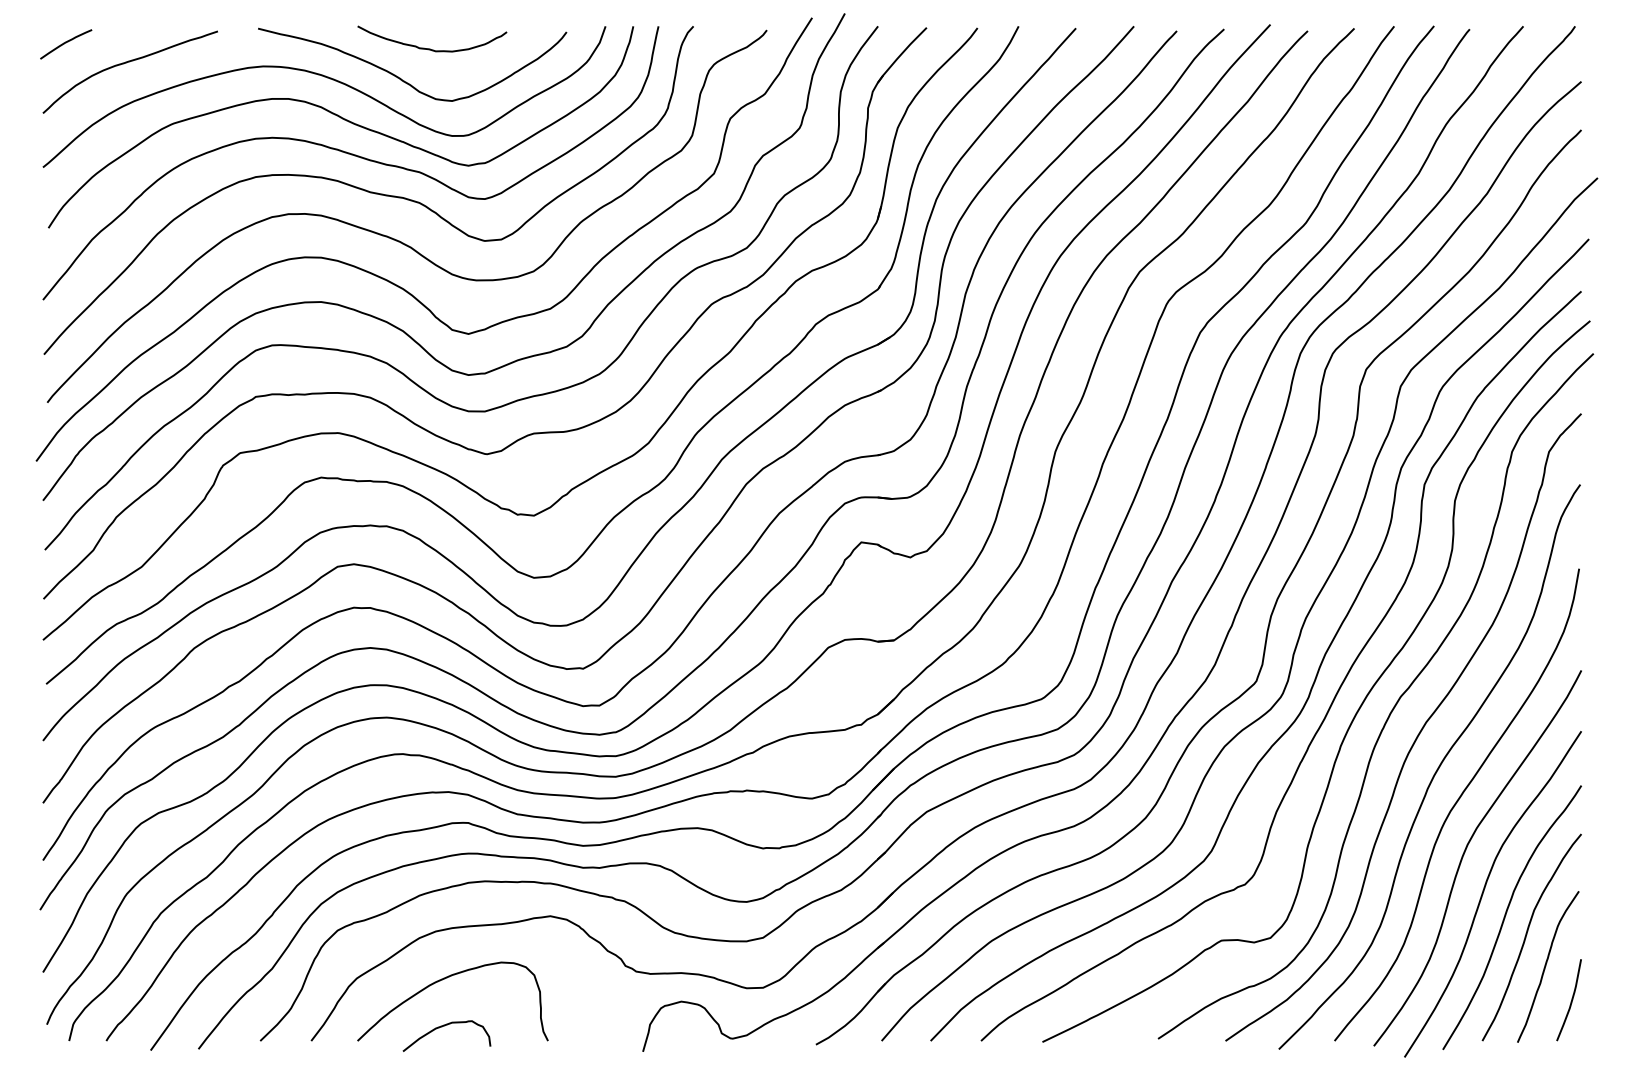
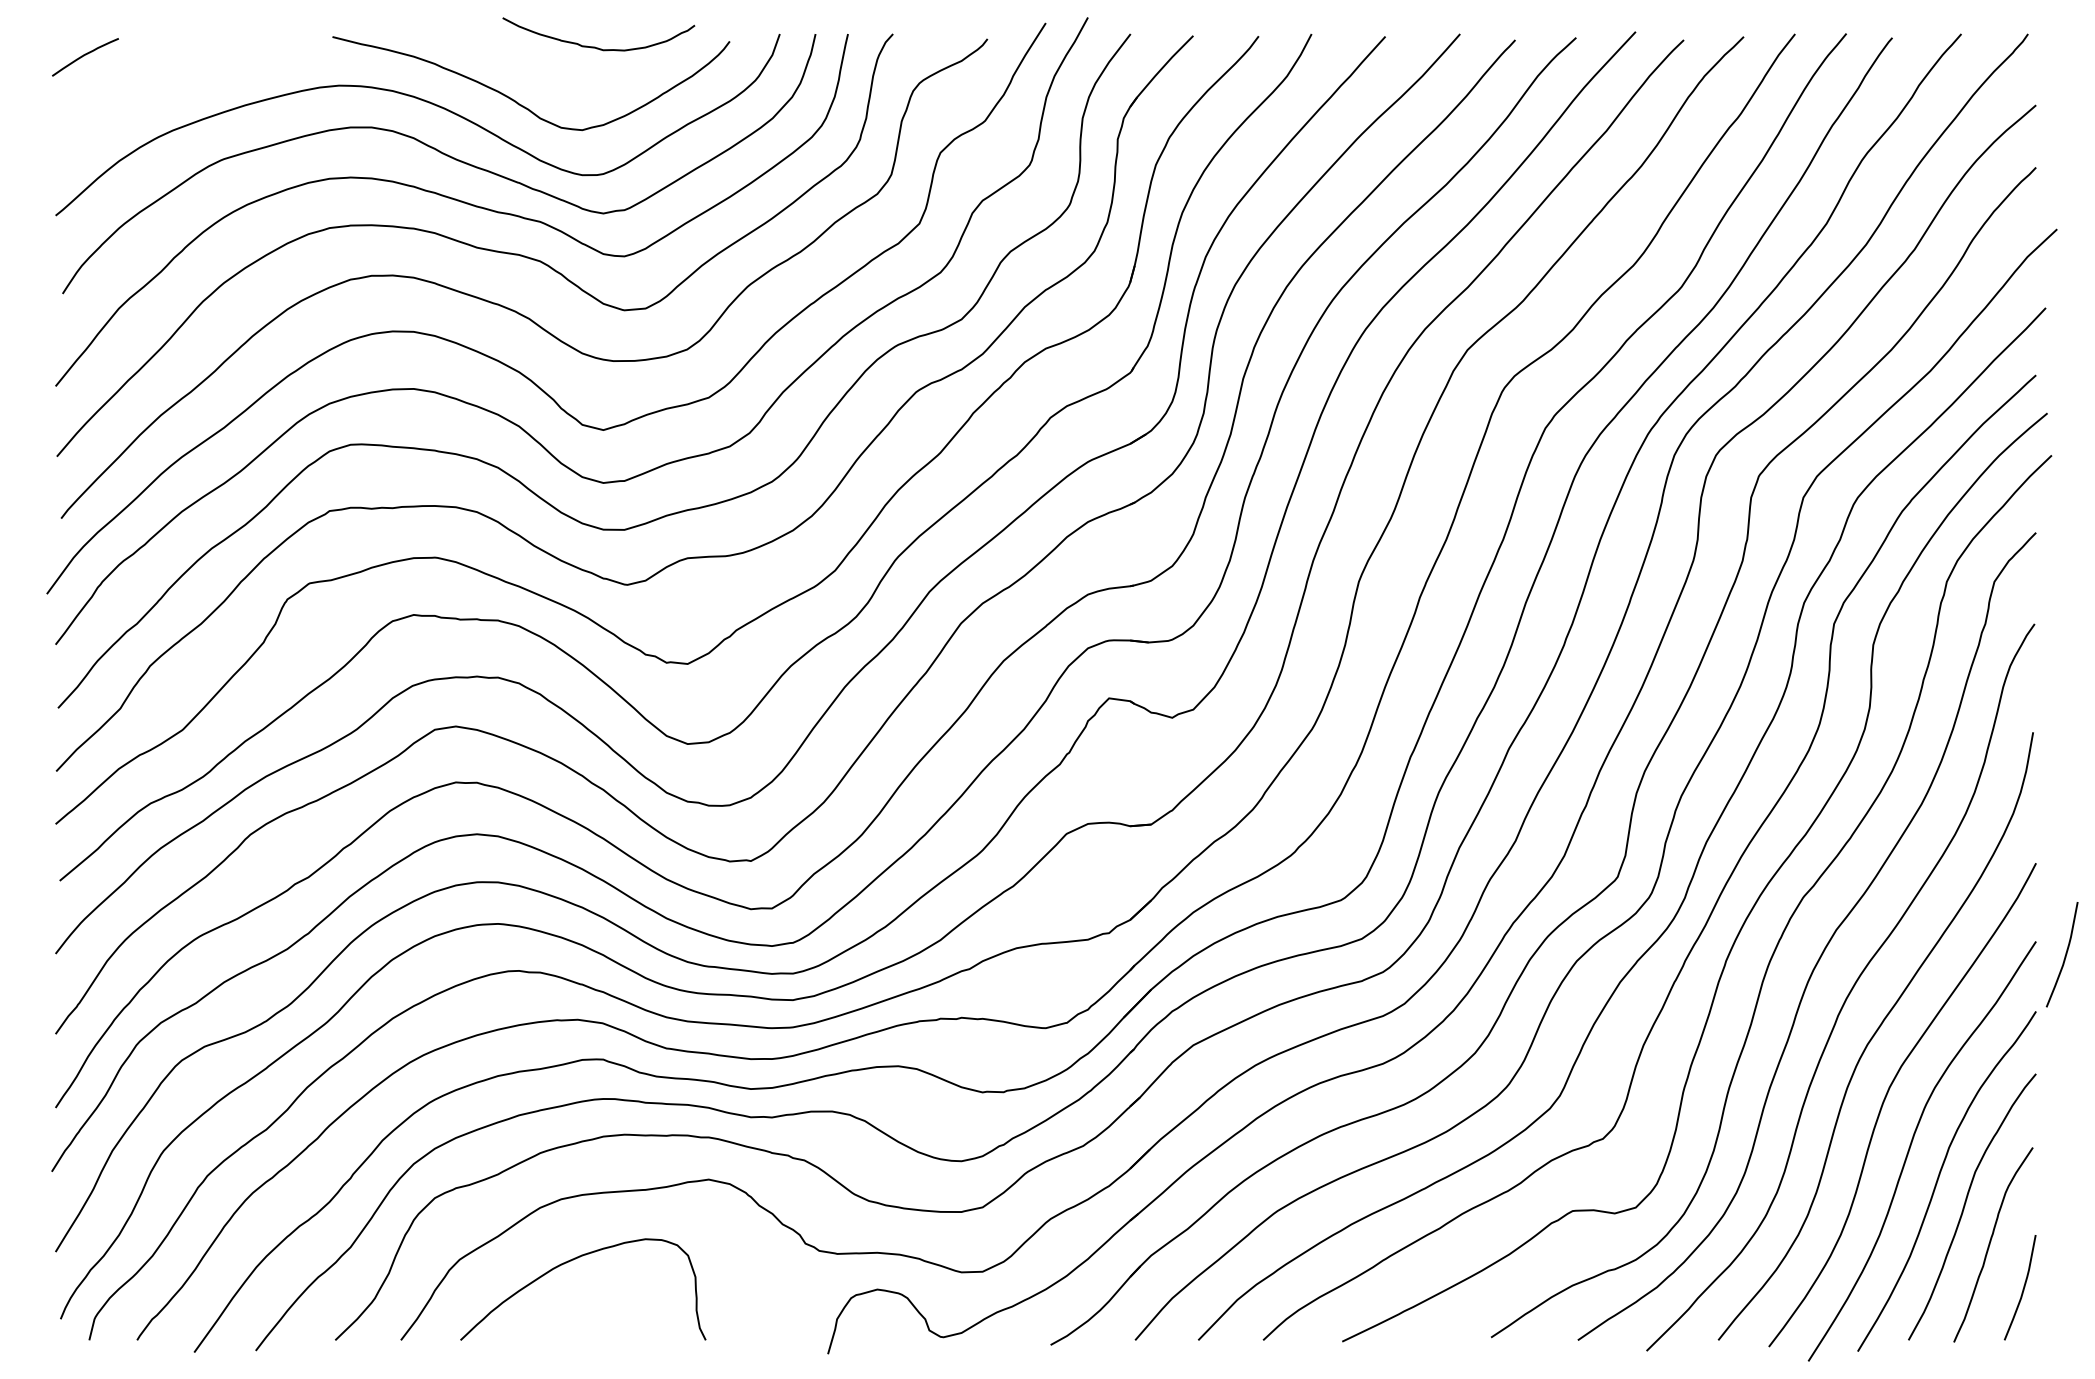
curve: (429, 48) -> (595, 46), moved
curve: (126, 63) -> (163, 81), removed
curve: (1603, 742) -> (2064, 956), added
curve: (444, 1026) -> (572, 1321), removed

